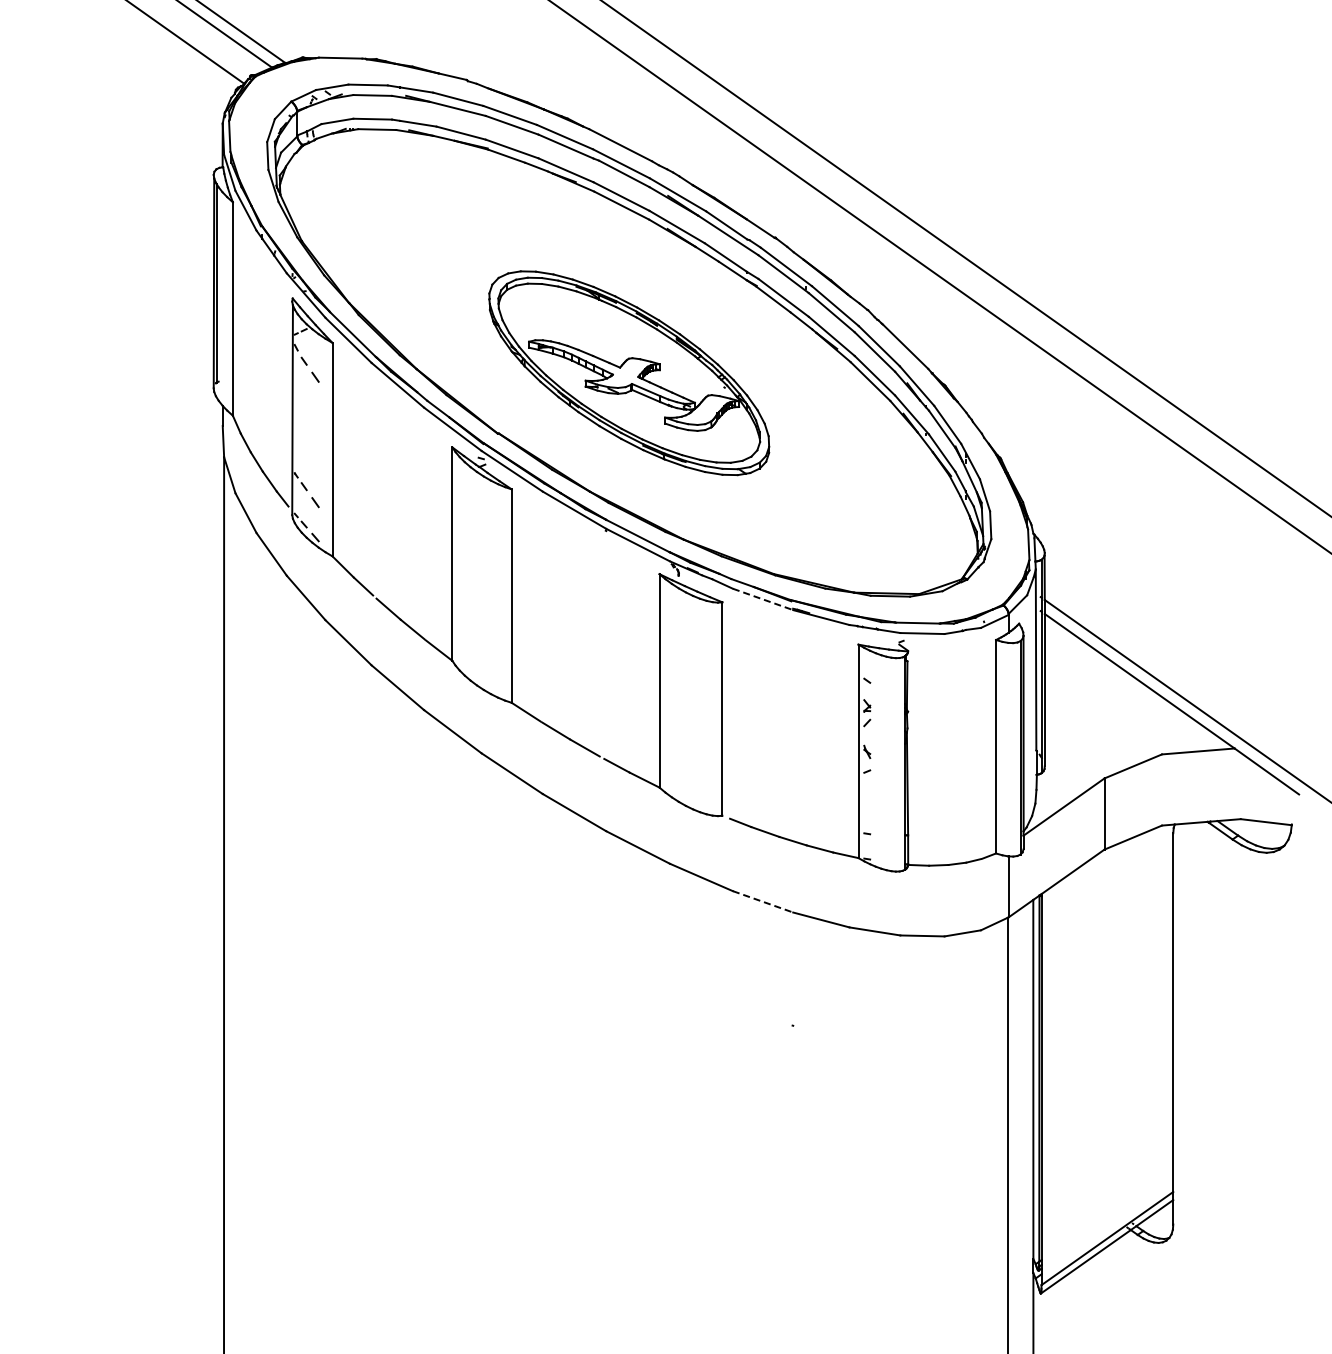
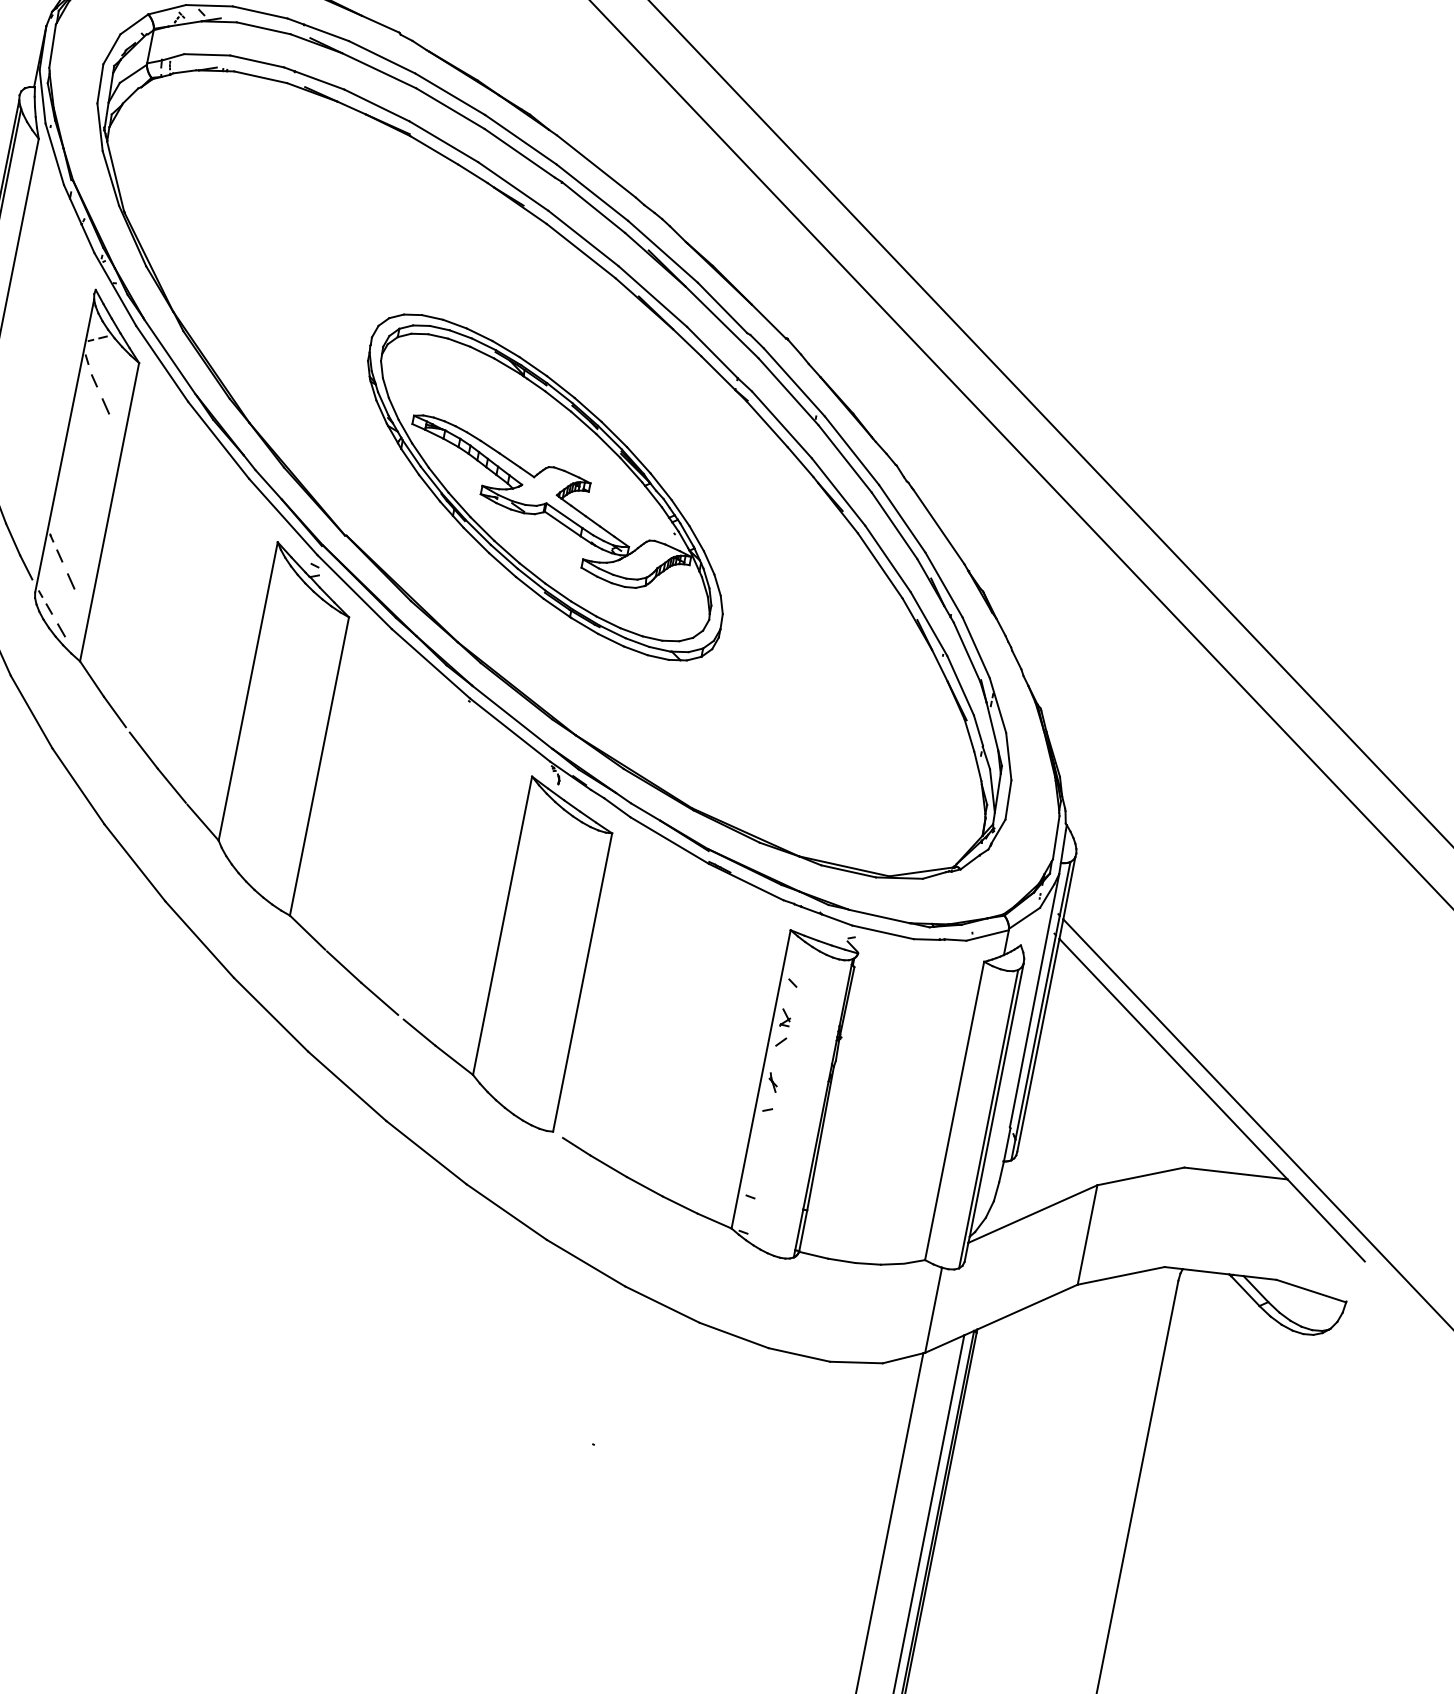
line: (763, 599) -> (670, 840), dashed -> solid
line: (763, 902) -> (586, 1264), dashed -> solid

